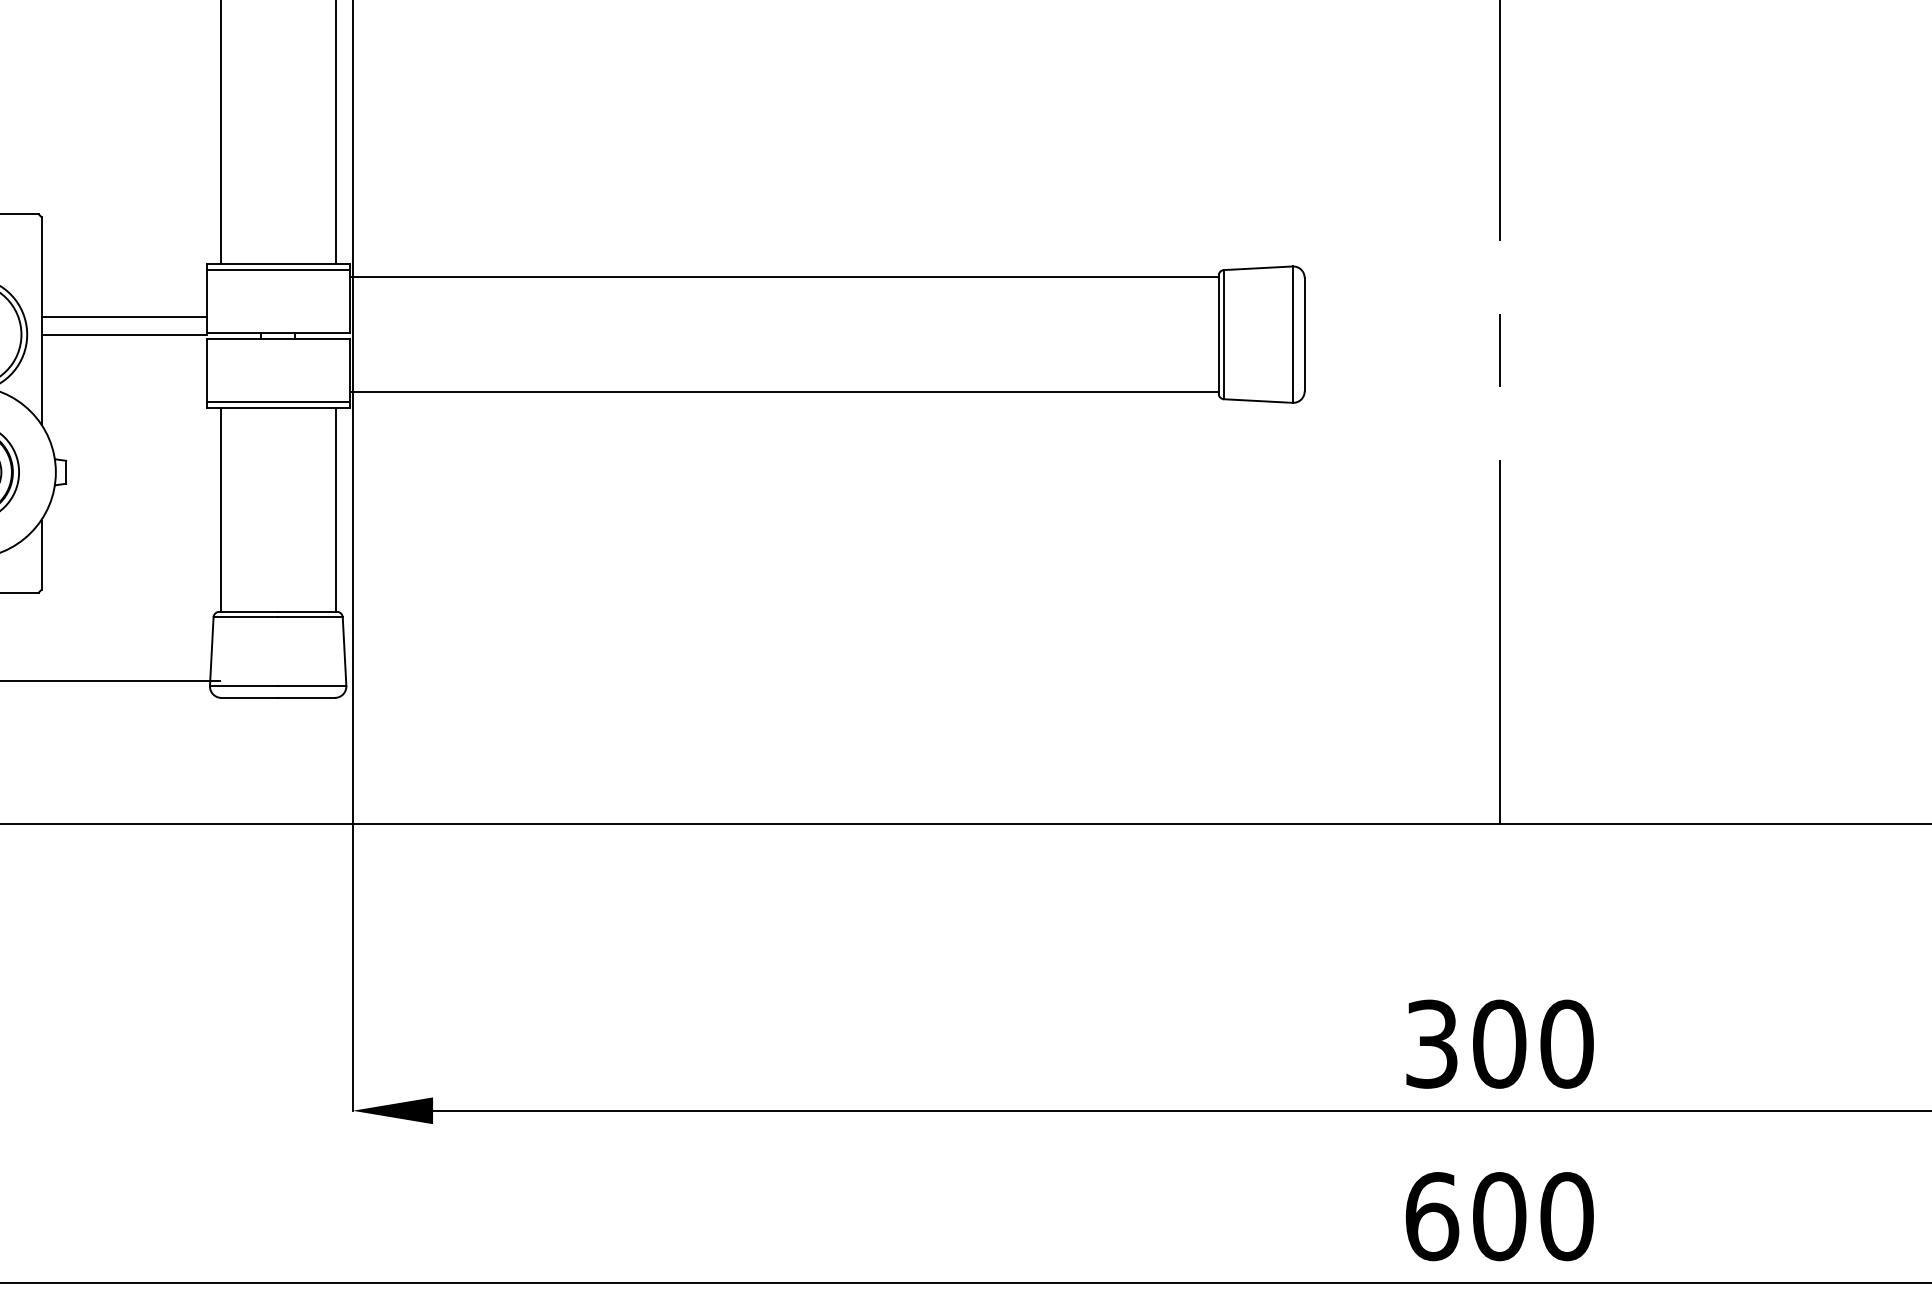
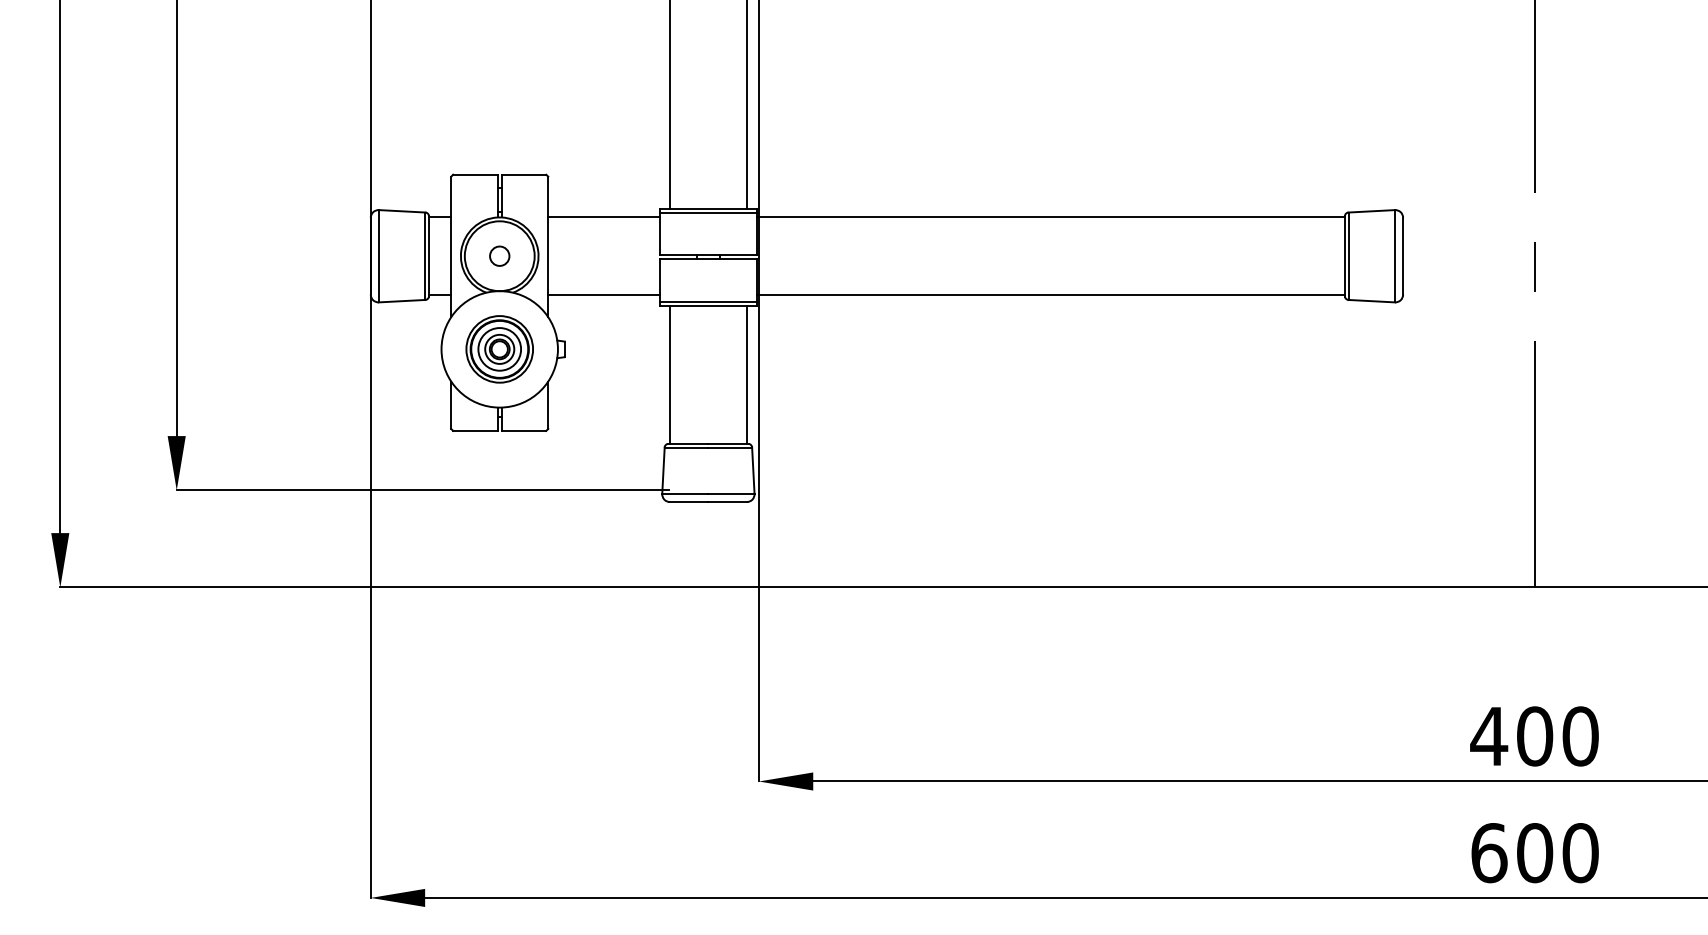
line: (123, 317) -> (603, 295), moved
line: (123, 335) -> (603, 217), moved
text: (1432, 1044) -> (1489, 736), 300 -> 400

